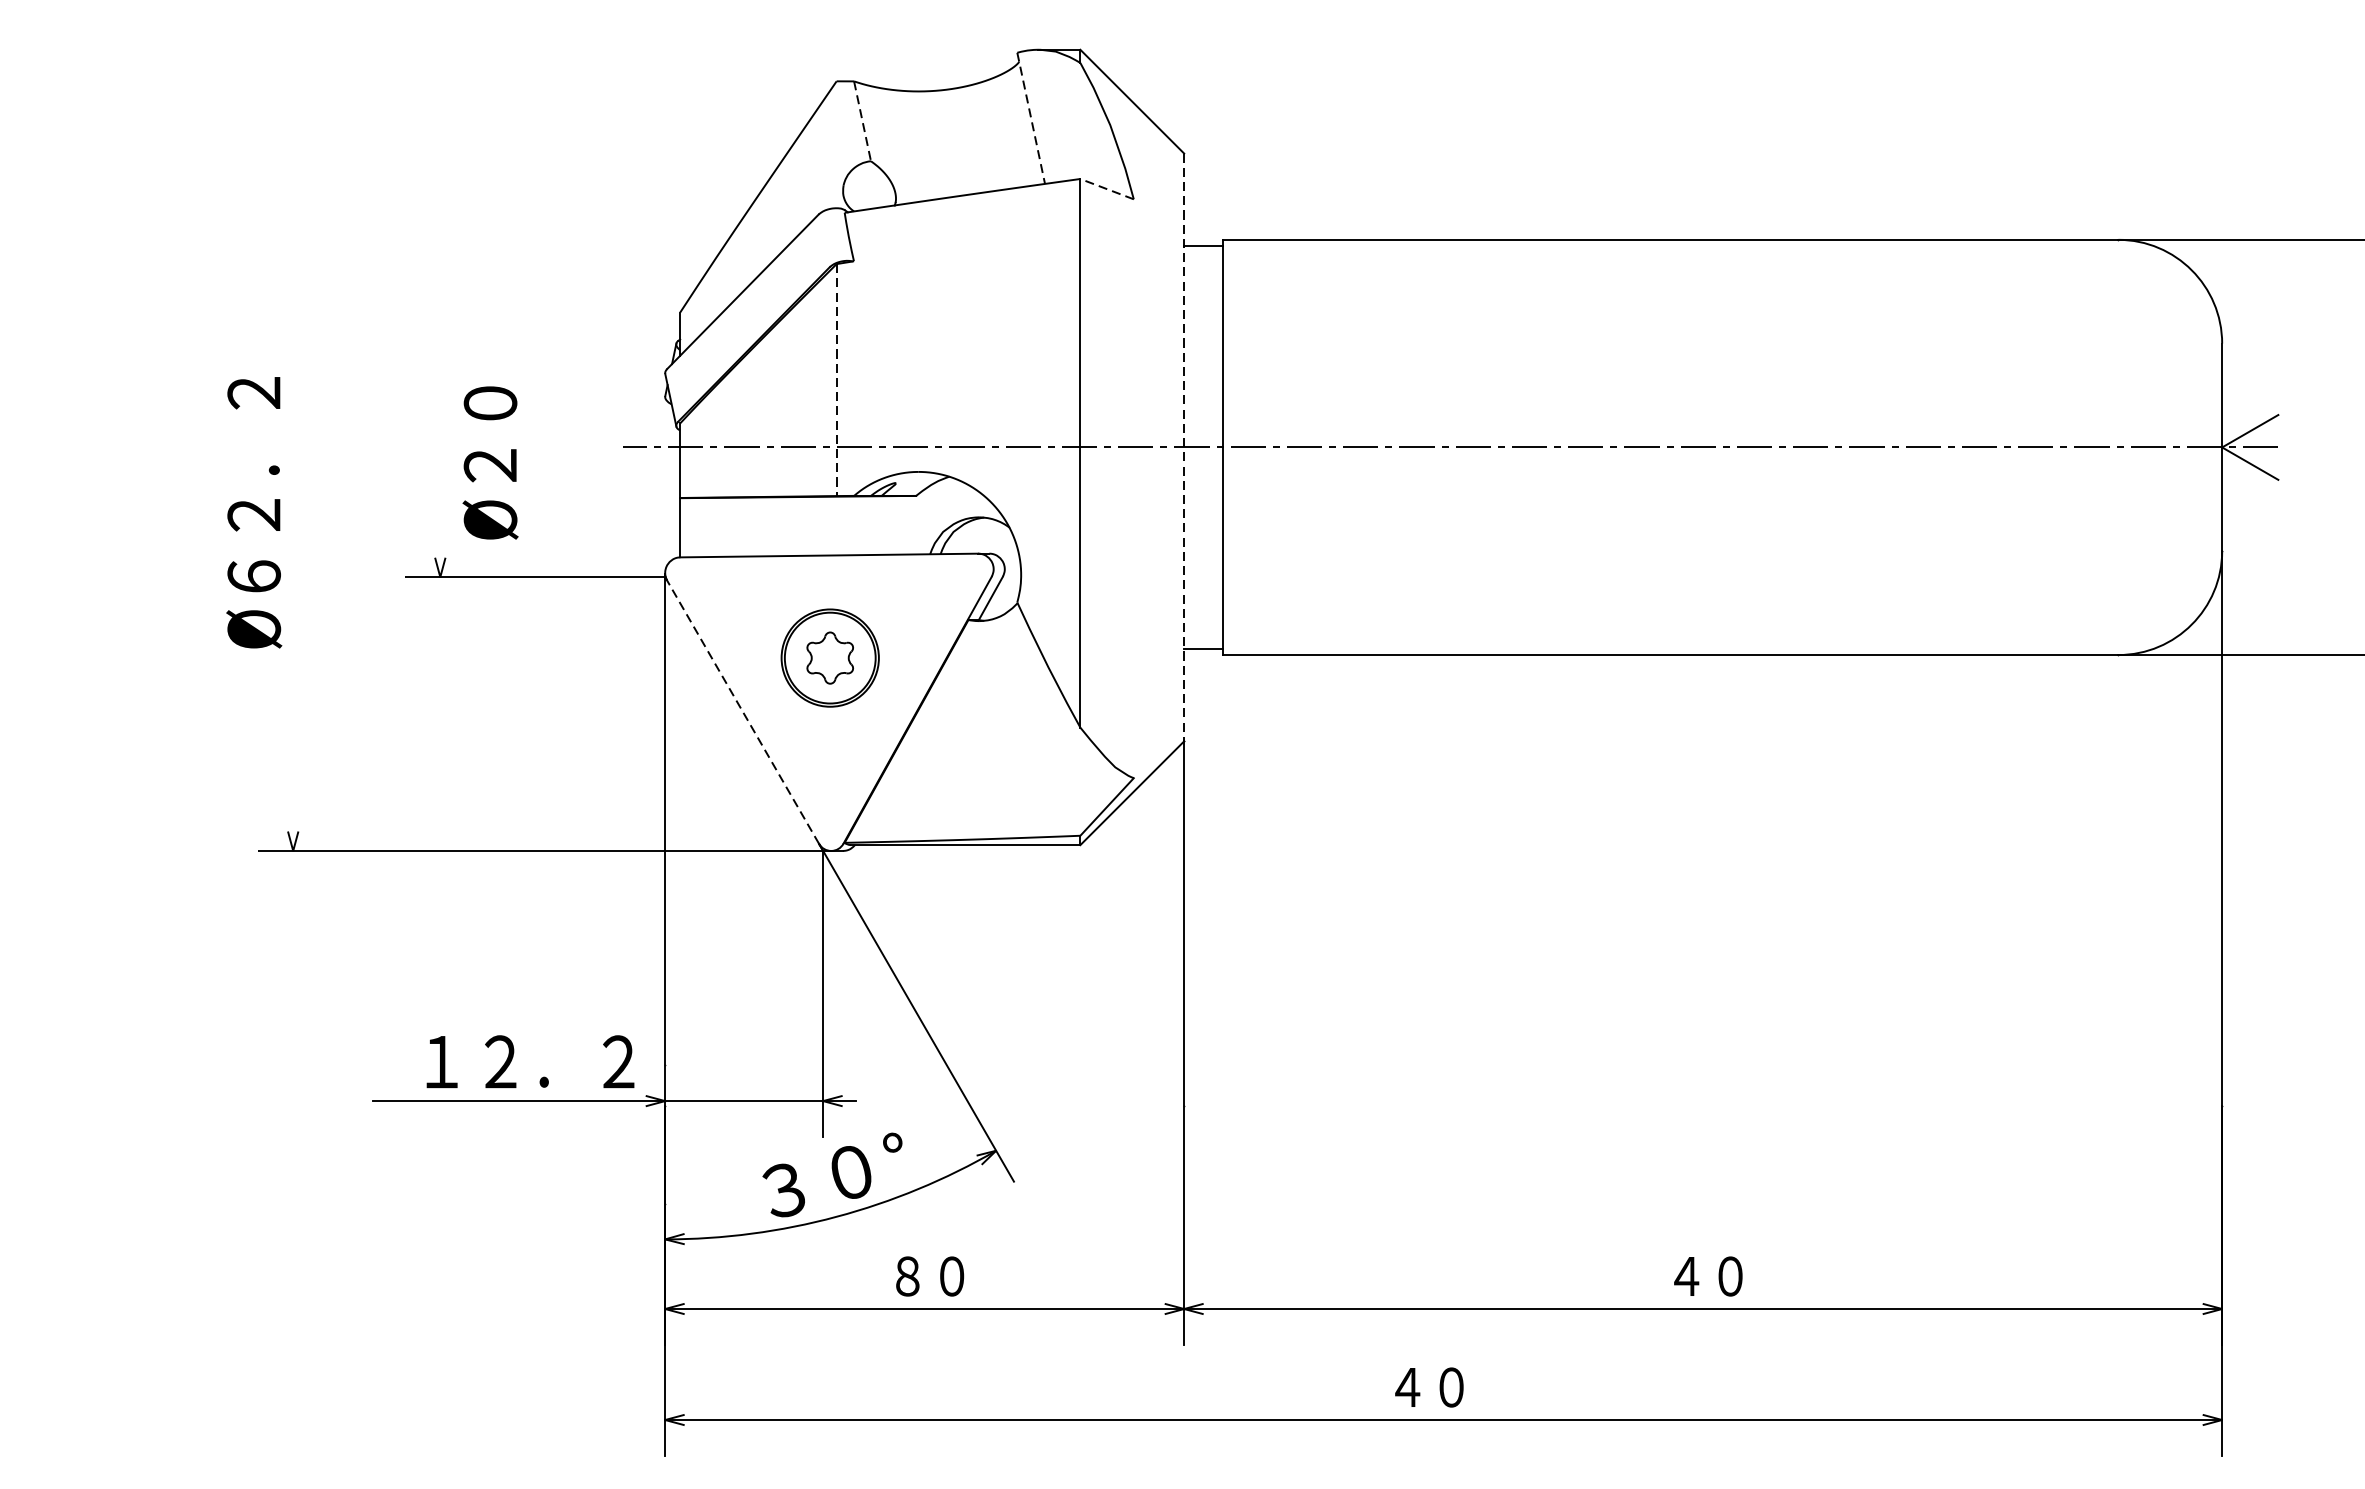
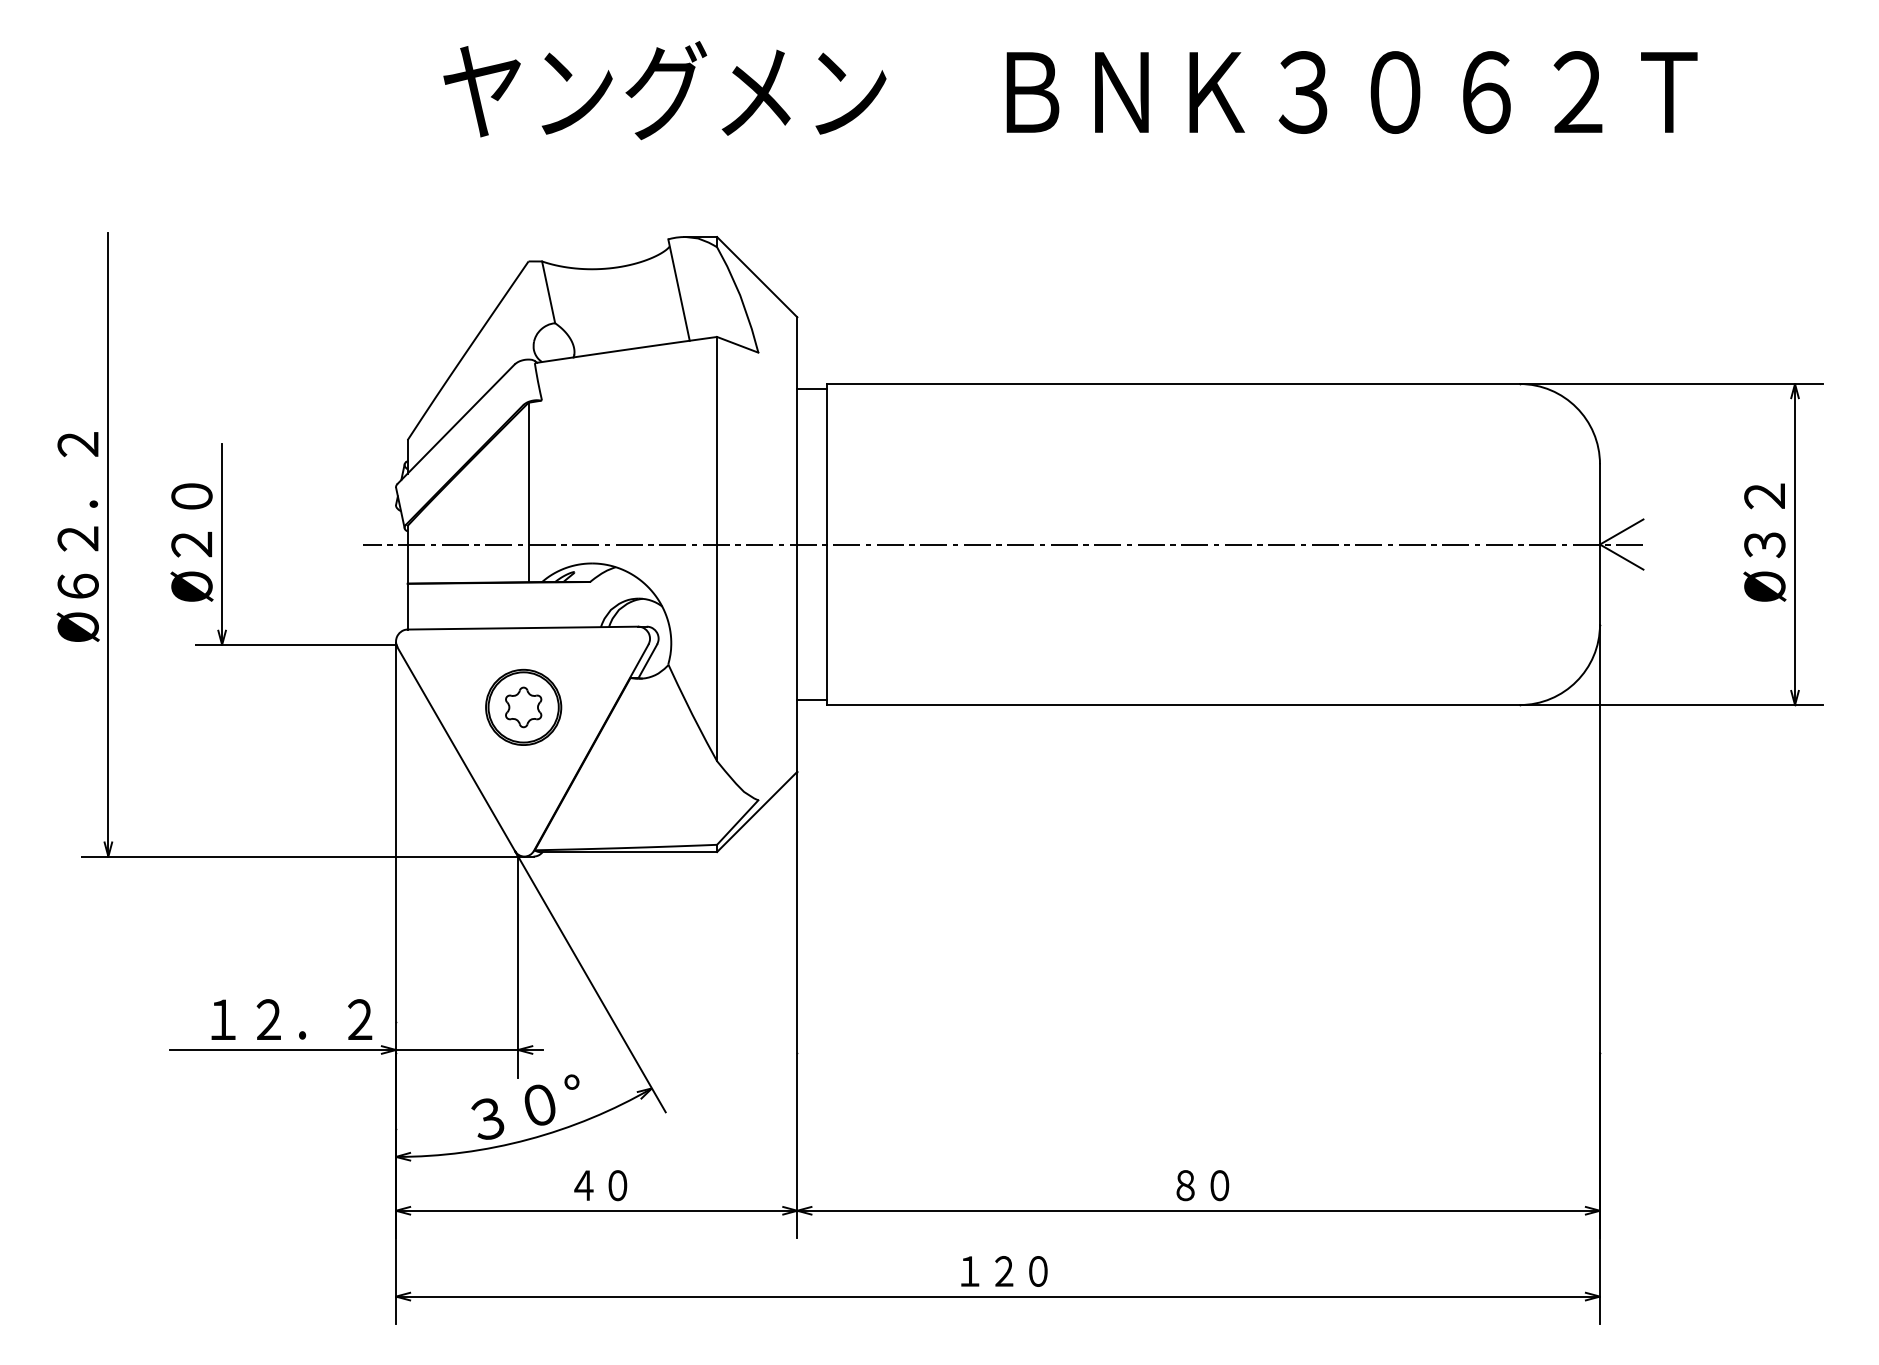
line: (1031, 118) -> (679, 290), dashed -> solid
line: (862, 121) -> (548, 292), dashed -> solid
line: (1106, 188) -> (737, 344), dashed -> solid
line: (836, 380) -> (528, 492), dashed -> solid
line: (293, 447) -> (108, 544), added
line: (440, 447) -> (222, 544), added
line: (1184, 448) -> (797, 545), dashed -> solid
text: (489, 462) -> (191, 542), moved
text: (253, 512) -> (77, 536), moved
line: (743, 712) -> (456, 749), dashed -> solid
text: (907, 1276) -> (583, 1185), ８０ -> ４０
text: (1686, 1276) -> (1185, 1185), ４０ -> ８０
text: (1450, 1387) -> (1003, 1271), ４０ -> １２０

